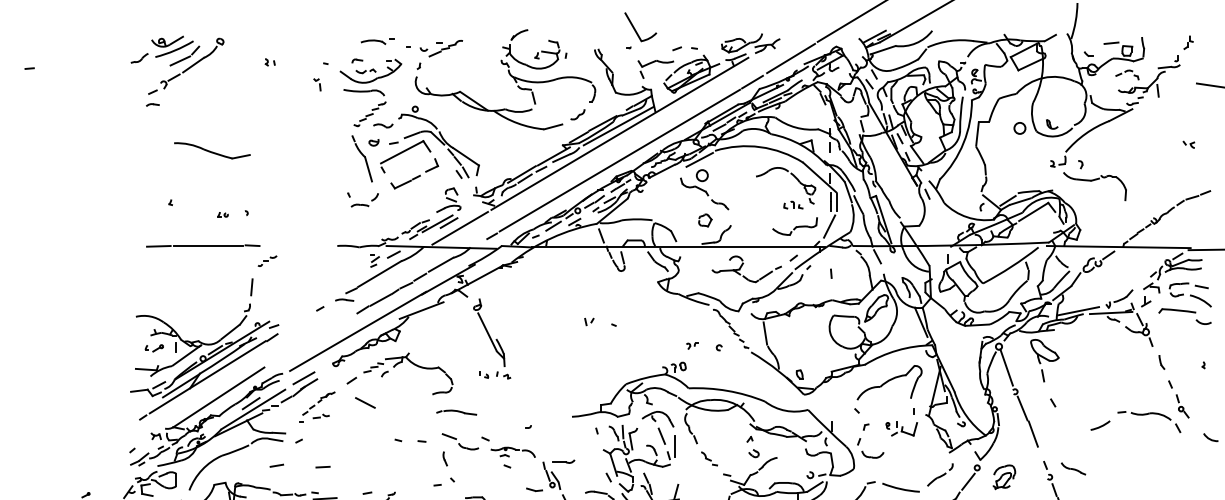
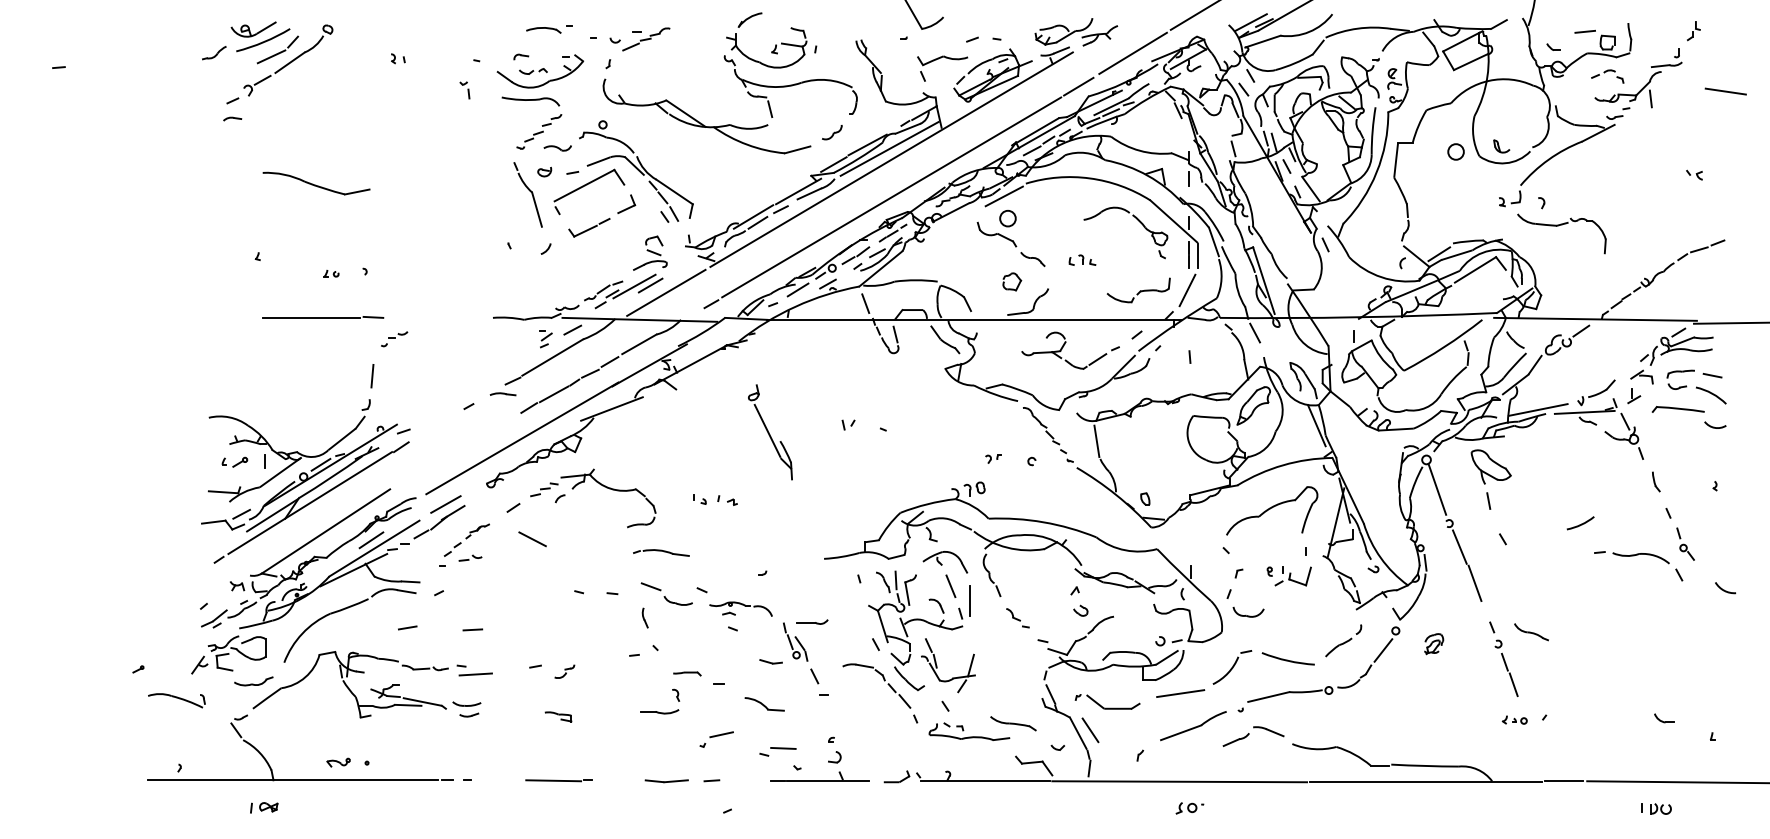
part: (793, 204) -> (1082, 259), moved
part: (360, 205) -> (525, 260), removed
line: (158, 245) -> (240, 317), removed
part: (489, 332) -> (770, 432), moved
arc: (1101, 425) -> (1581, 523), moved
part: (1003, 476) -> (1433, 643), size x0.6

